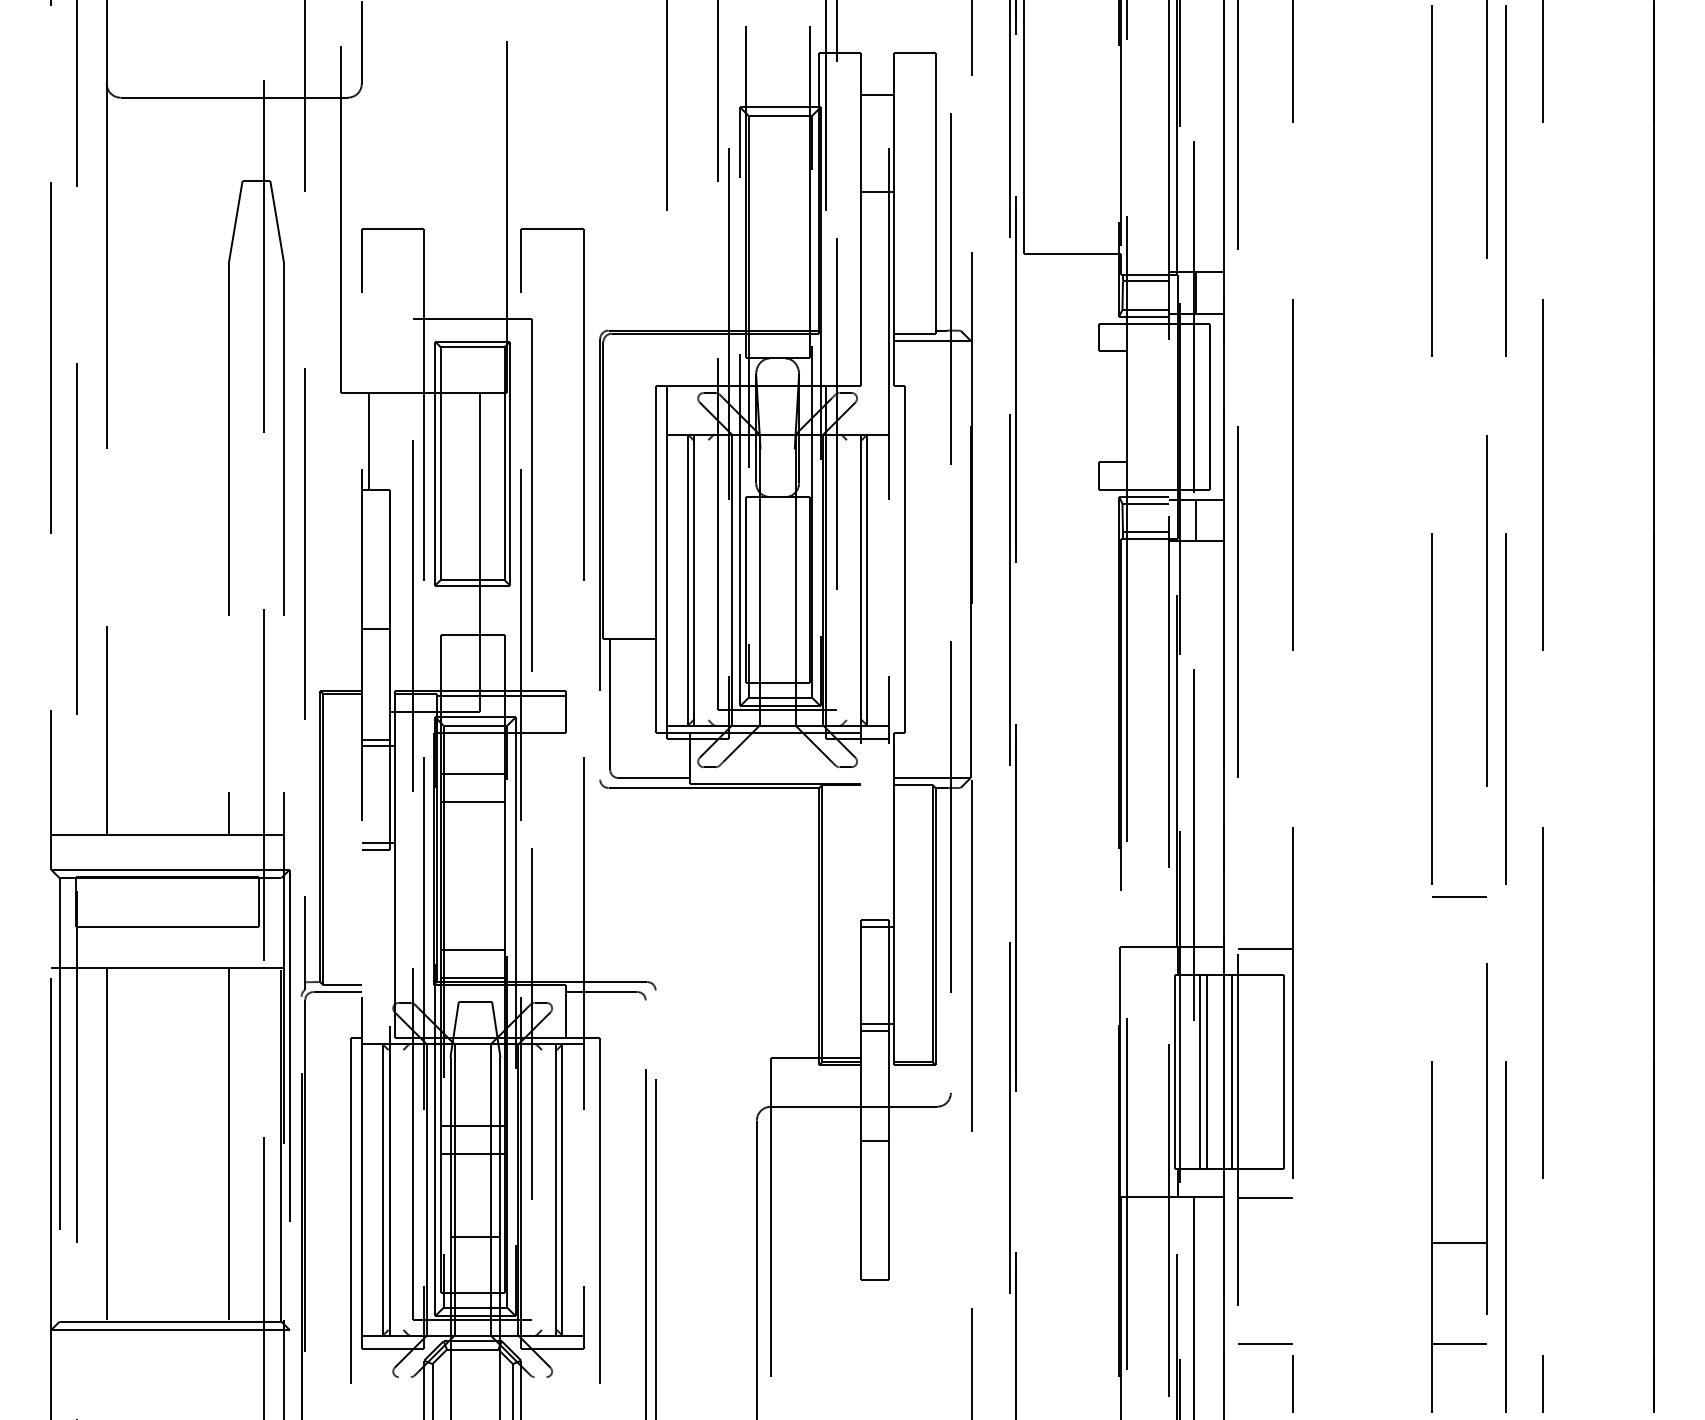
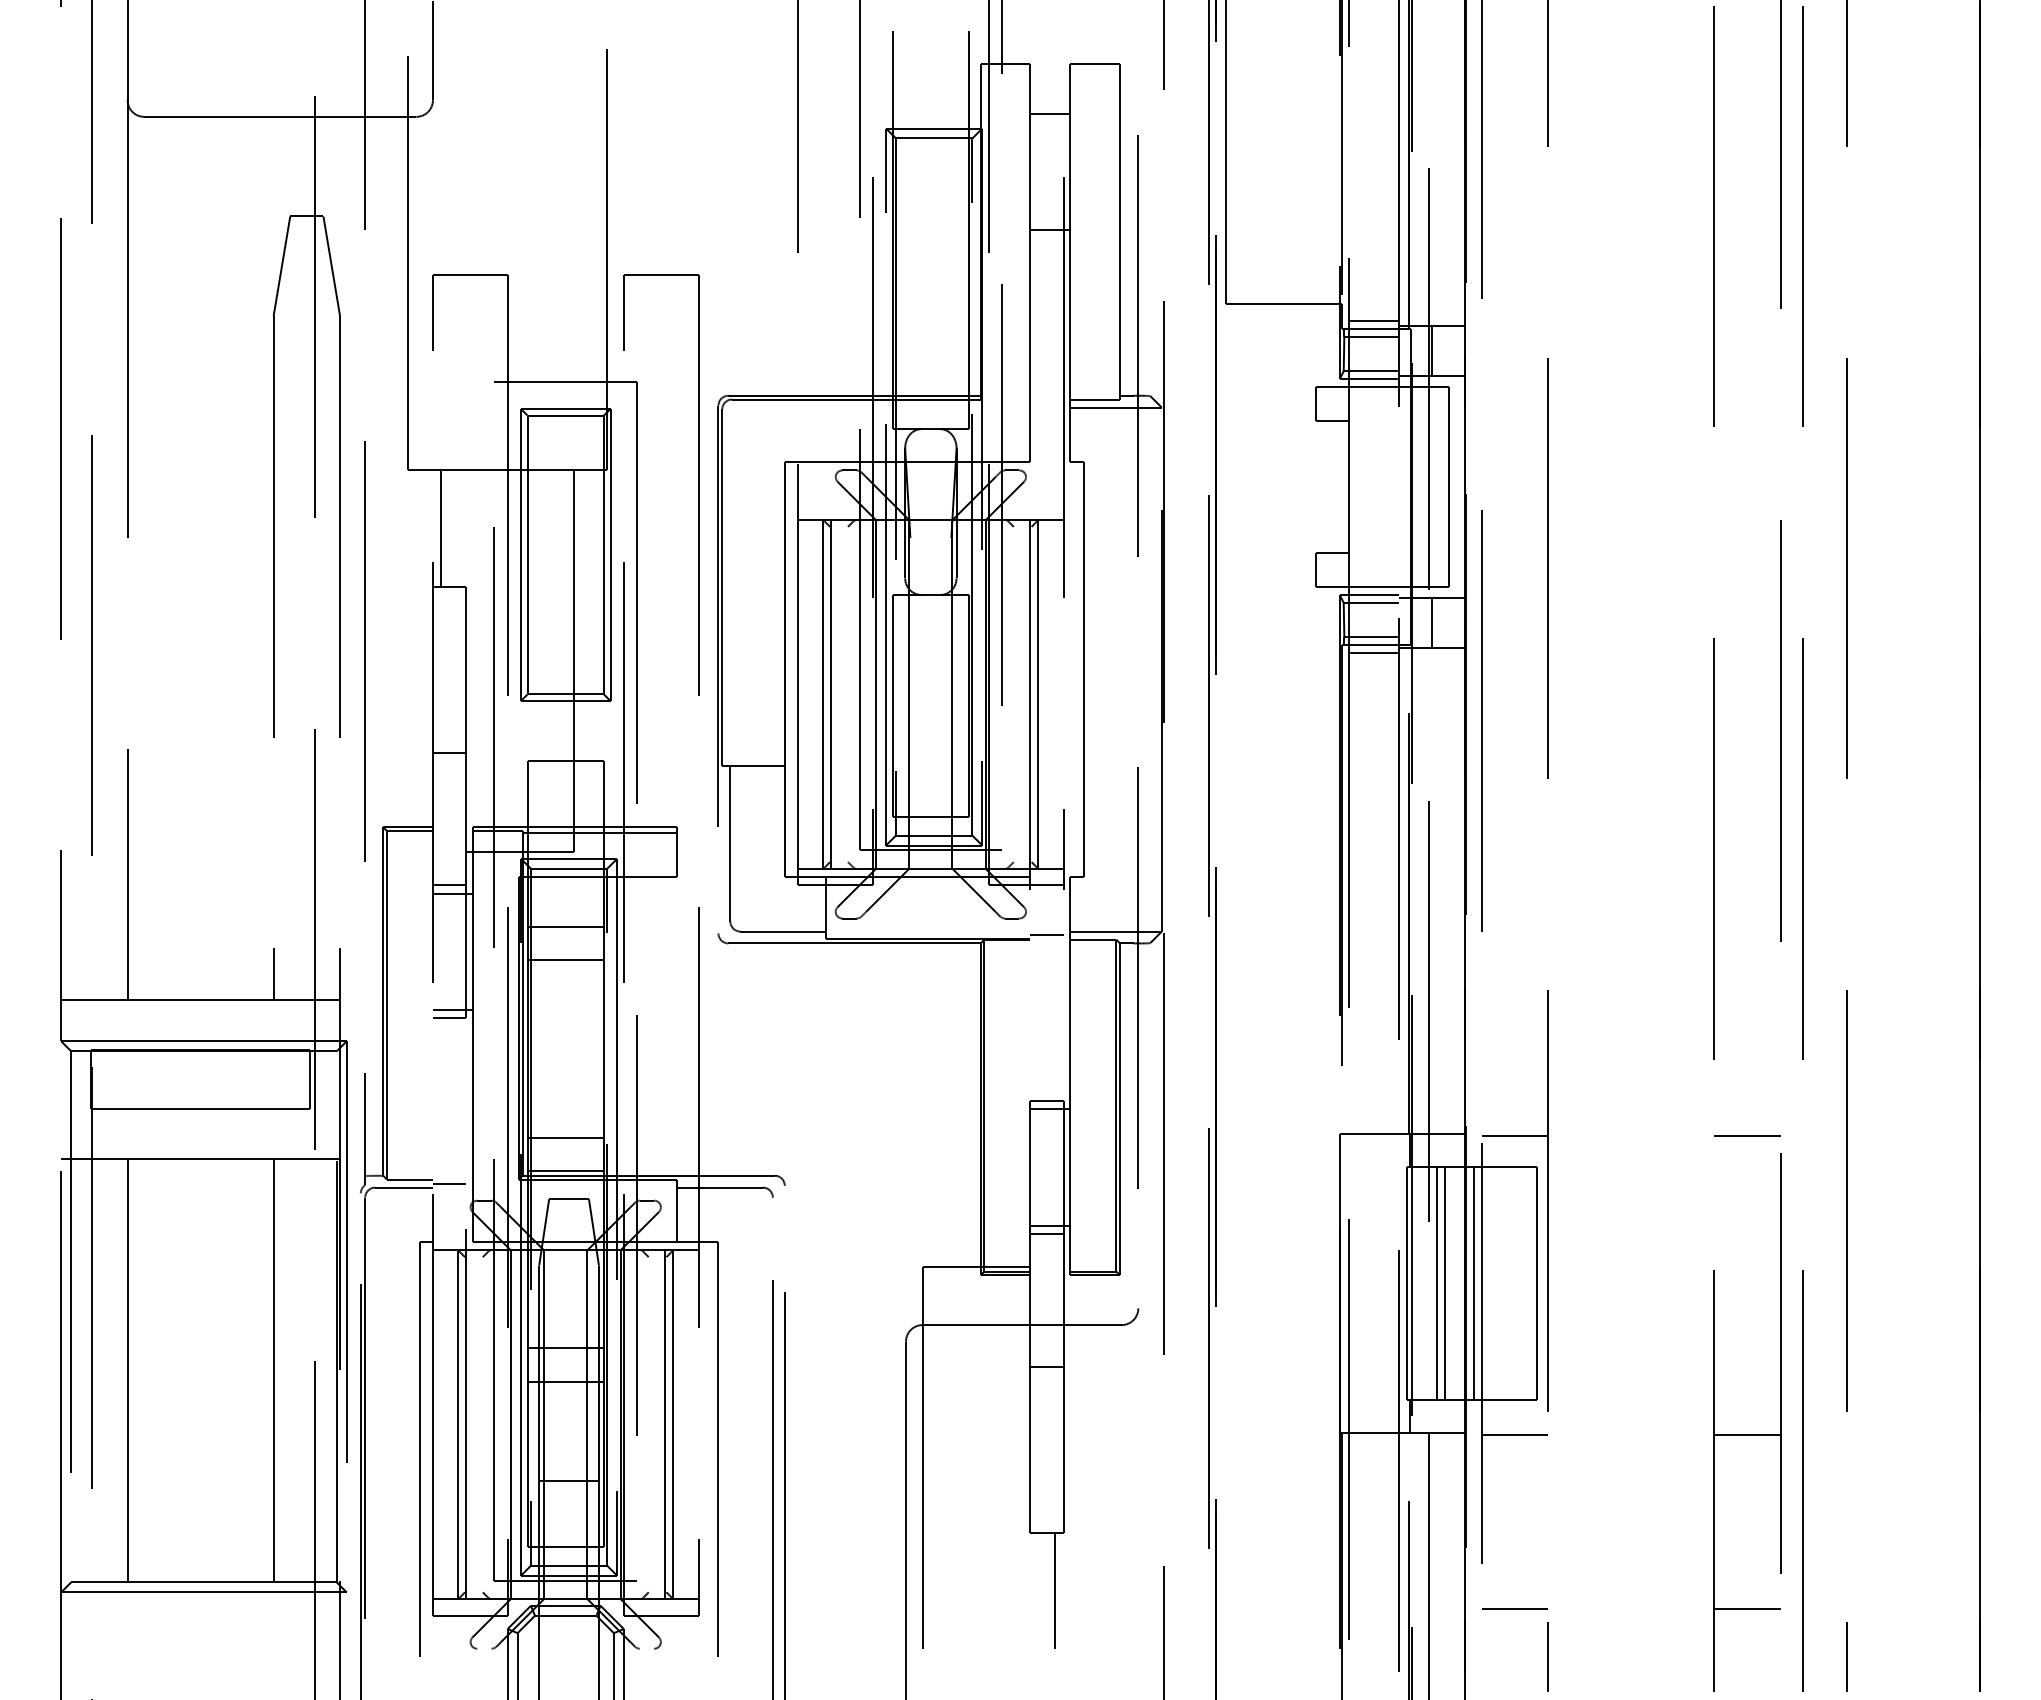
line: (1147, 268) -> (1373, 321), added
line: (1147, 545) -> (1373, 652), added
line: (874, 781) -> (1046, 935), added
line: (1459, 896) -> (1747, 1135), moved
line: (375, 989) -> (449, 1184), added
line: (1459, 1242) -> (1747, 1434), moved
line: (881, 1328) -> (1055, 1590), added

